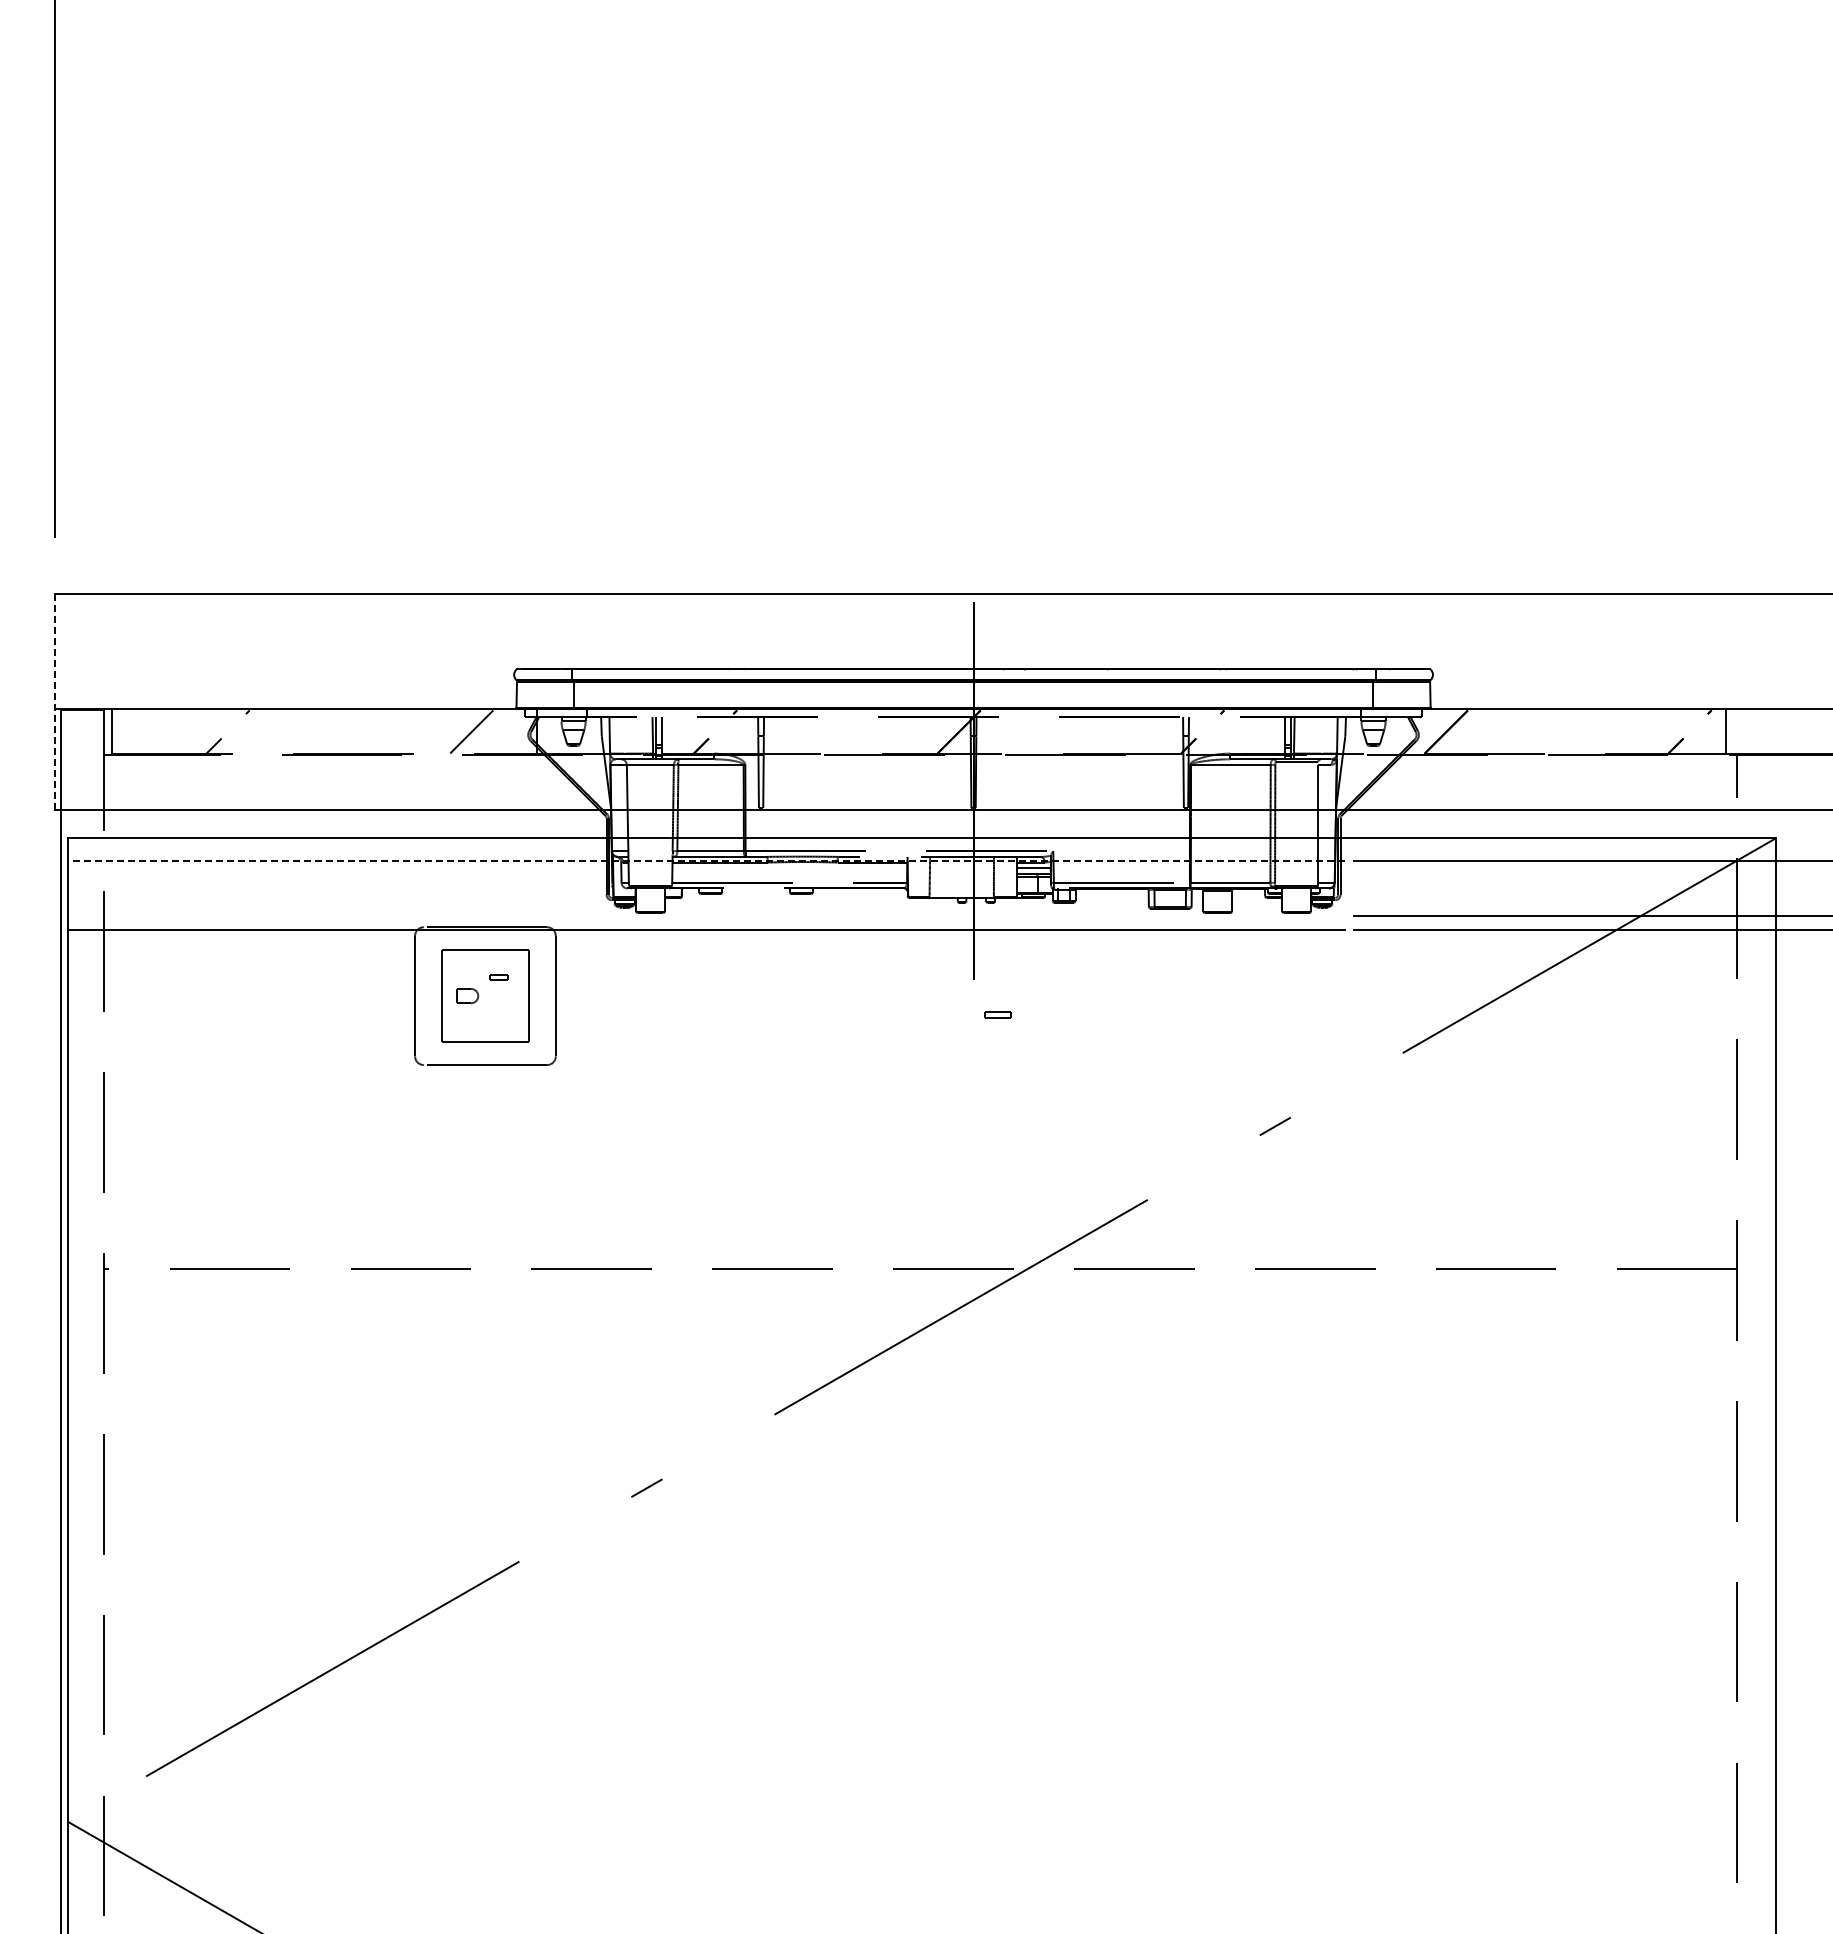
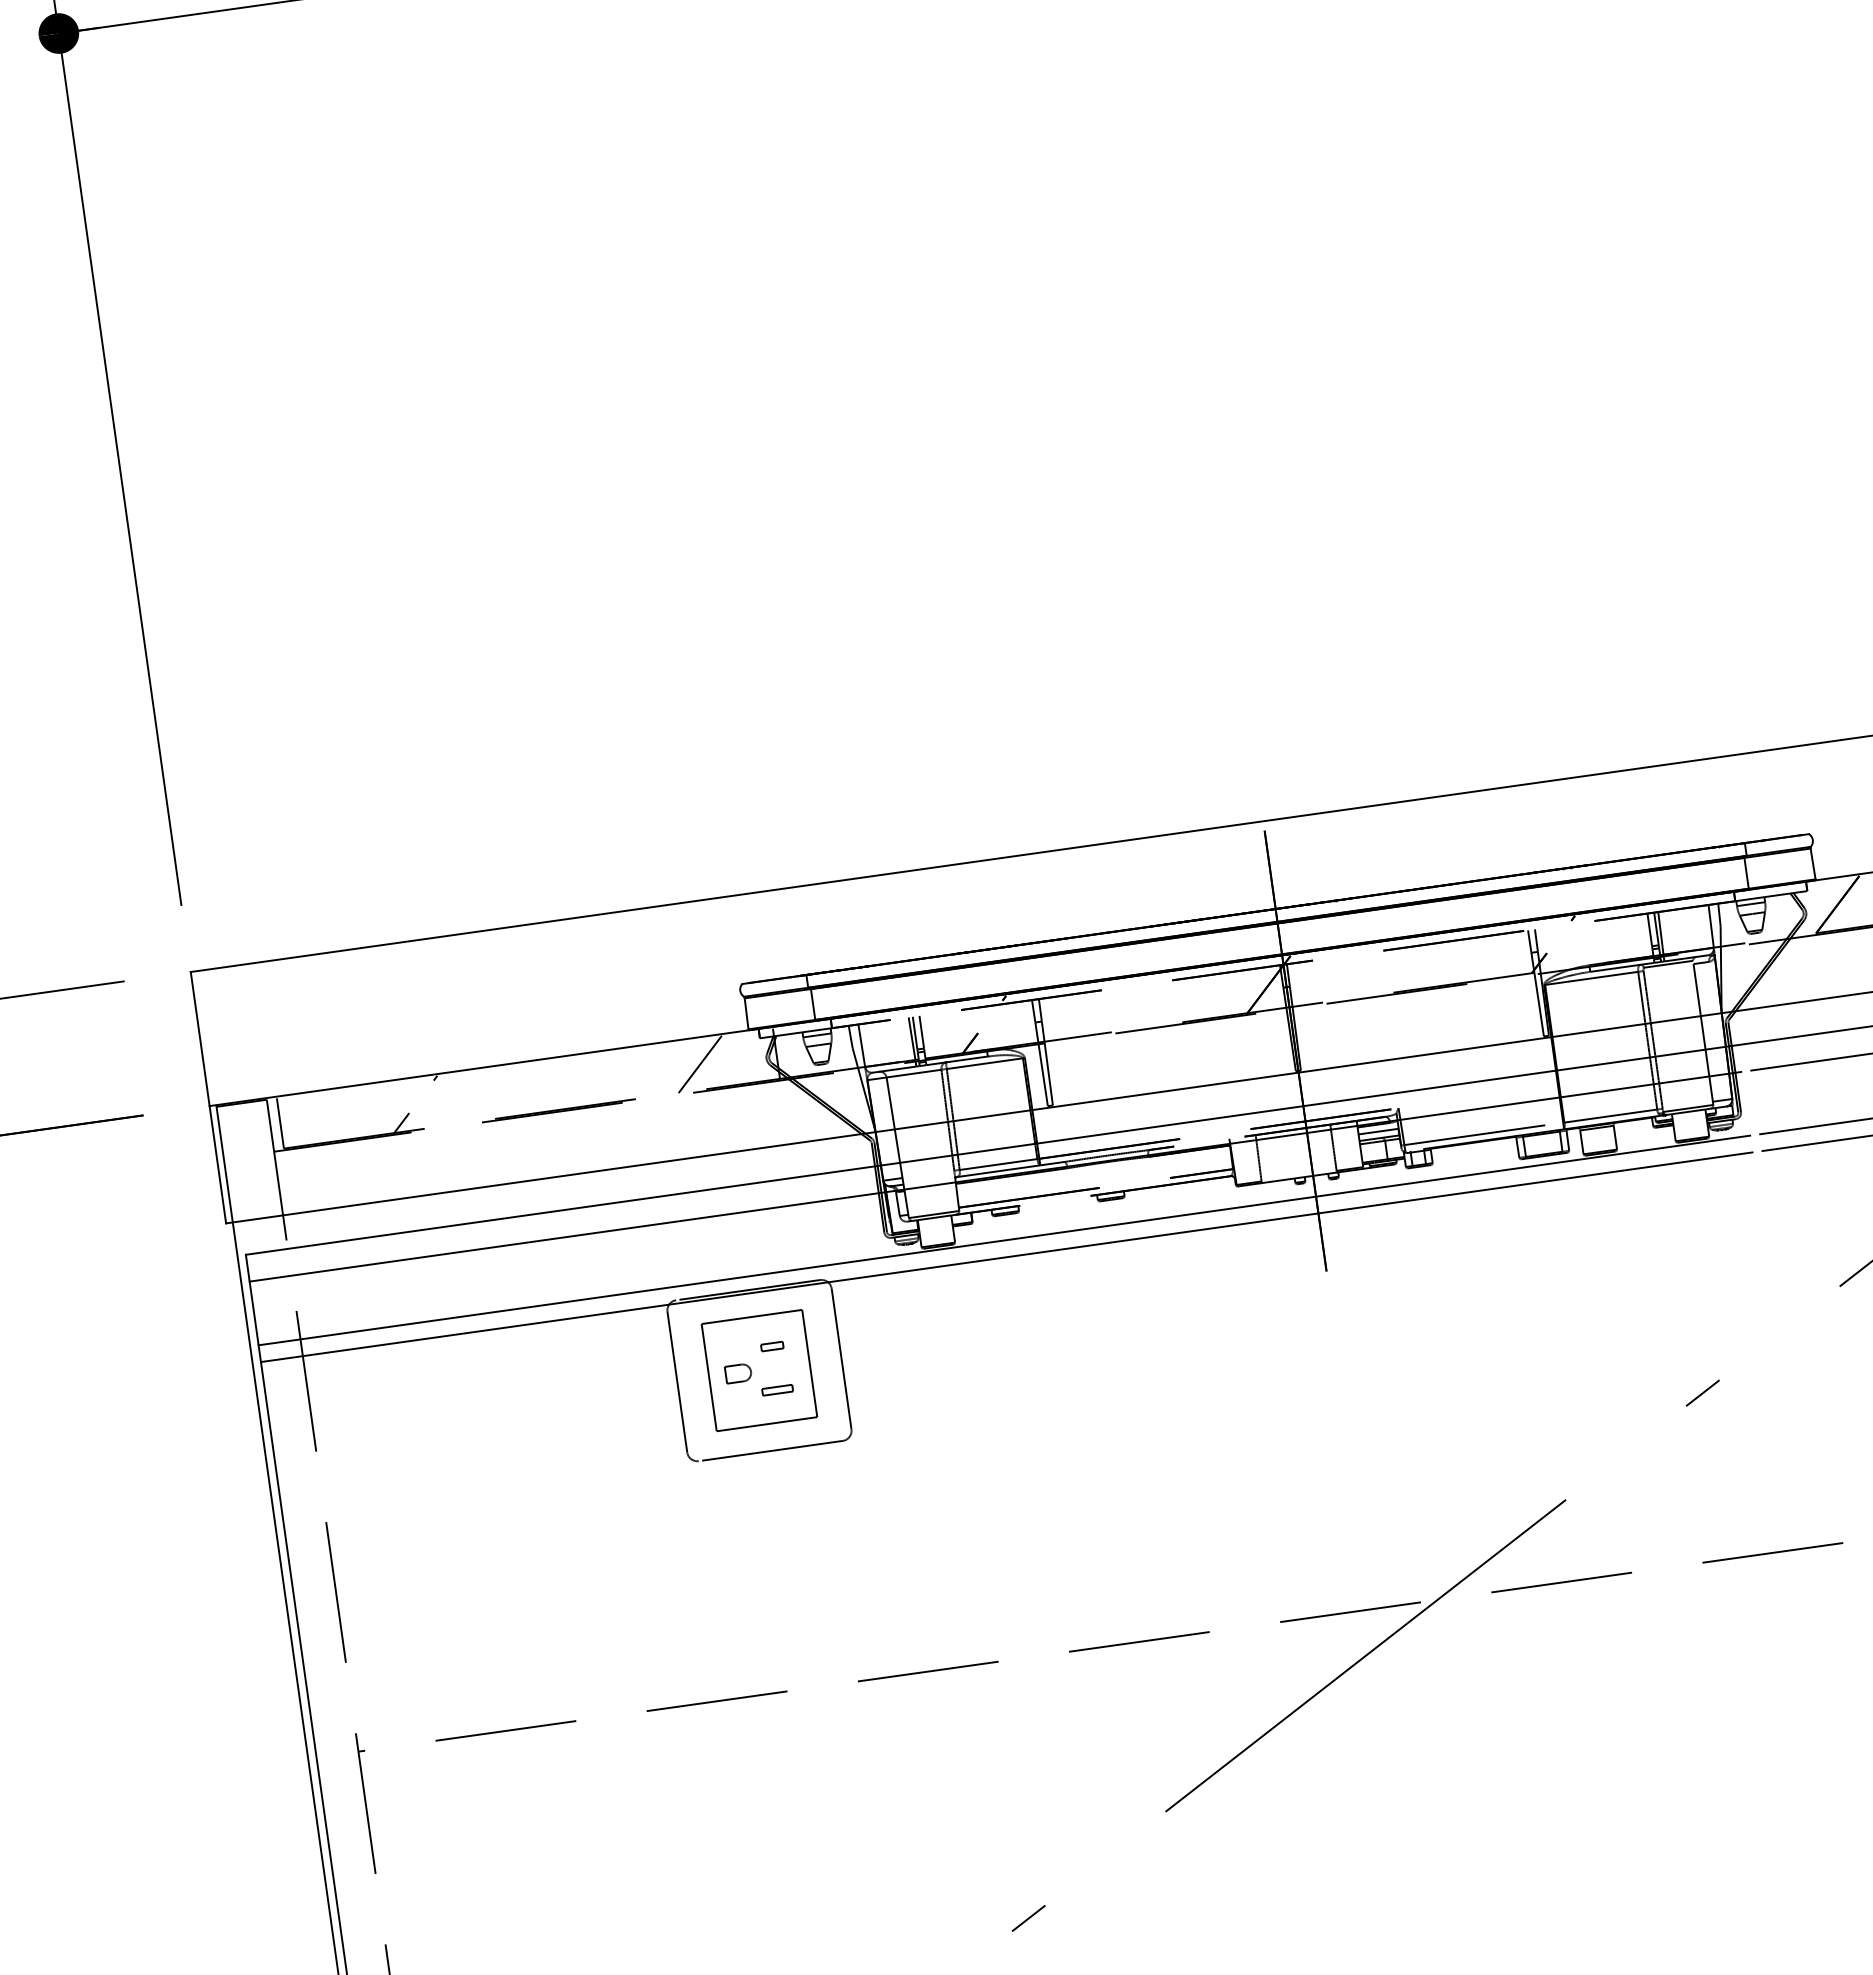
line: (54, 701) -> (208, 1097), dashed -> solid
line: (706, 861) -> (995, 1177), dashed -> solid
line: (706, 915) -> (1004, 1240), added
part: (997, 1014) -> (776, 1390), moved

